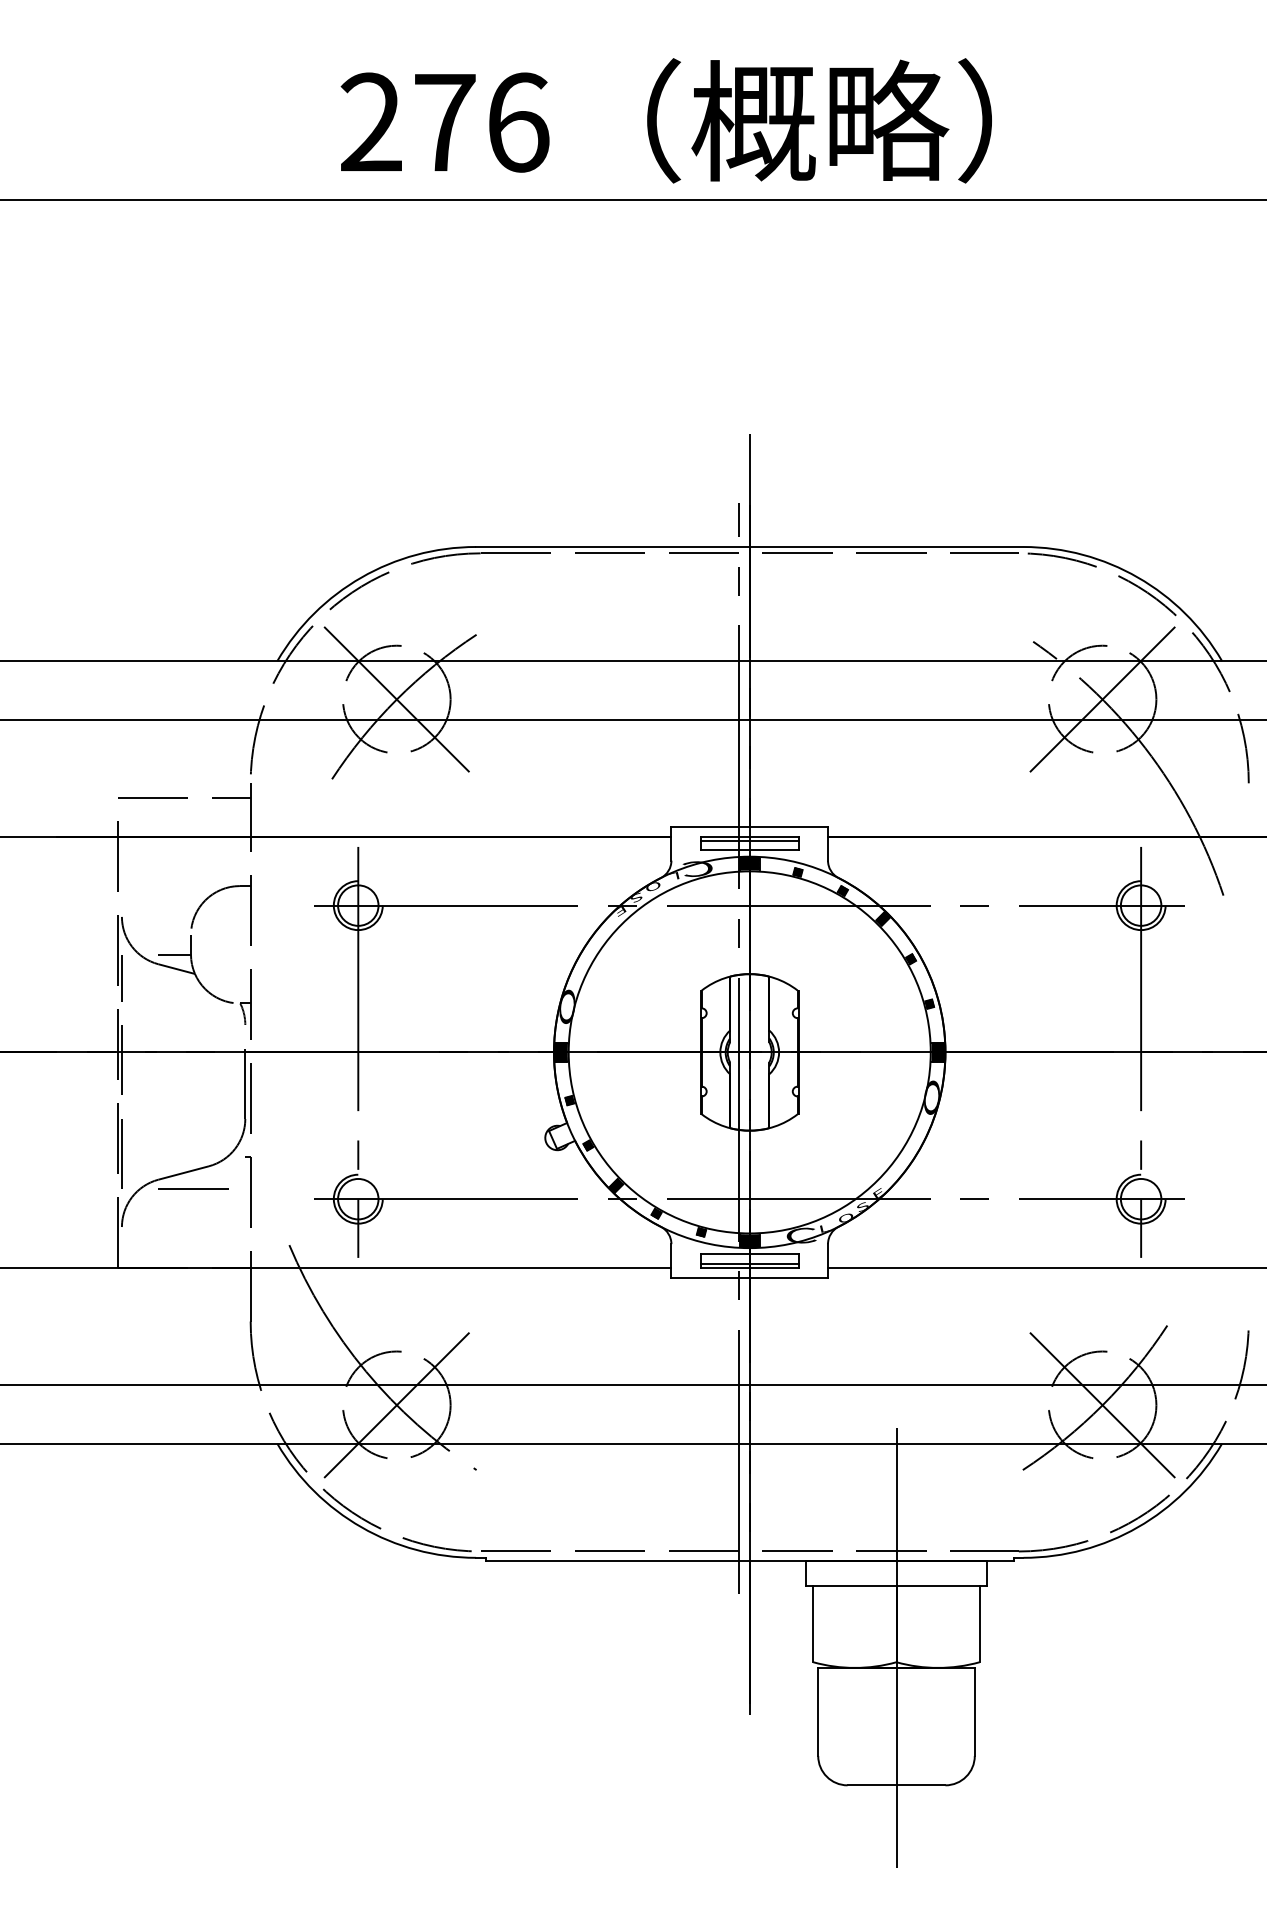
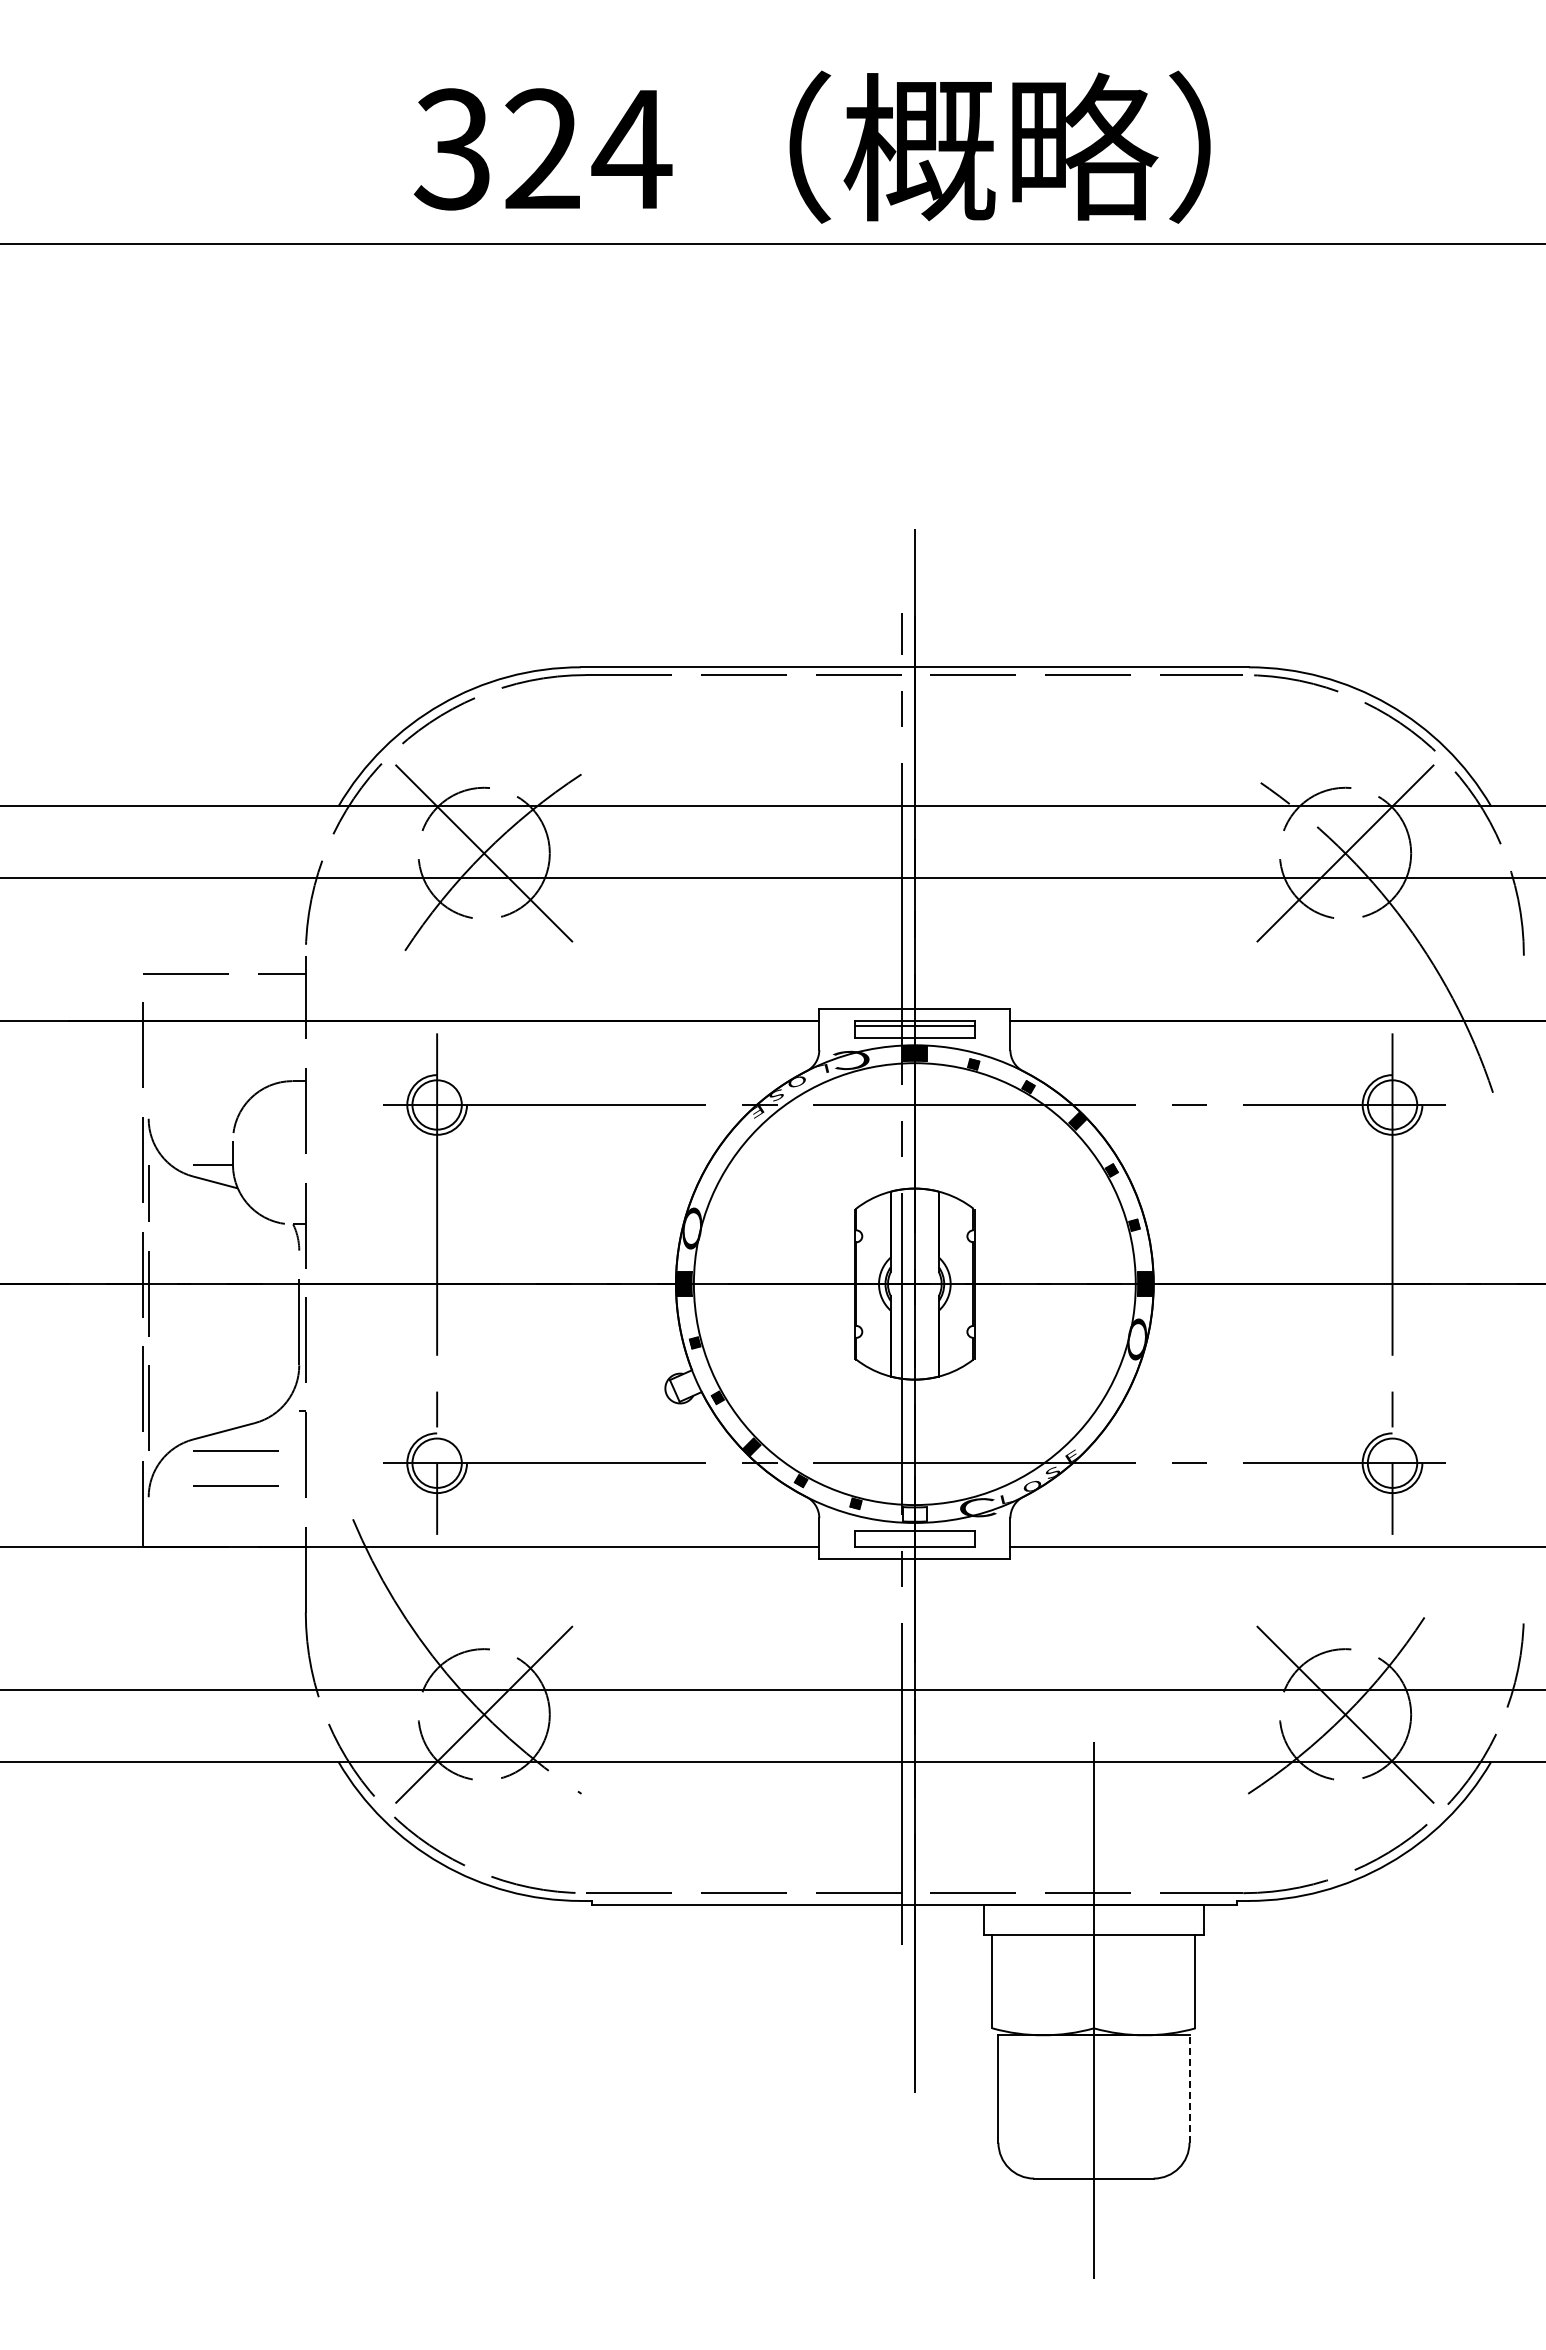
text: (444, 122) -> (542, 149), 276 -> 324
line: (193, 1217) -> (235, 1485), added
hatch: (749, 1241) -> (914, 1514), removed
line: (749, 1264) -> (914, 1542), removed
line: (974, 1712) -> (1189, 2089), solid -> dashed

